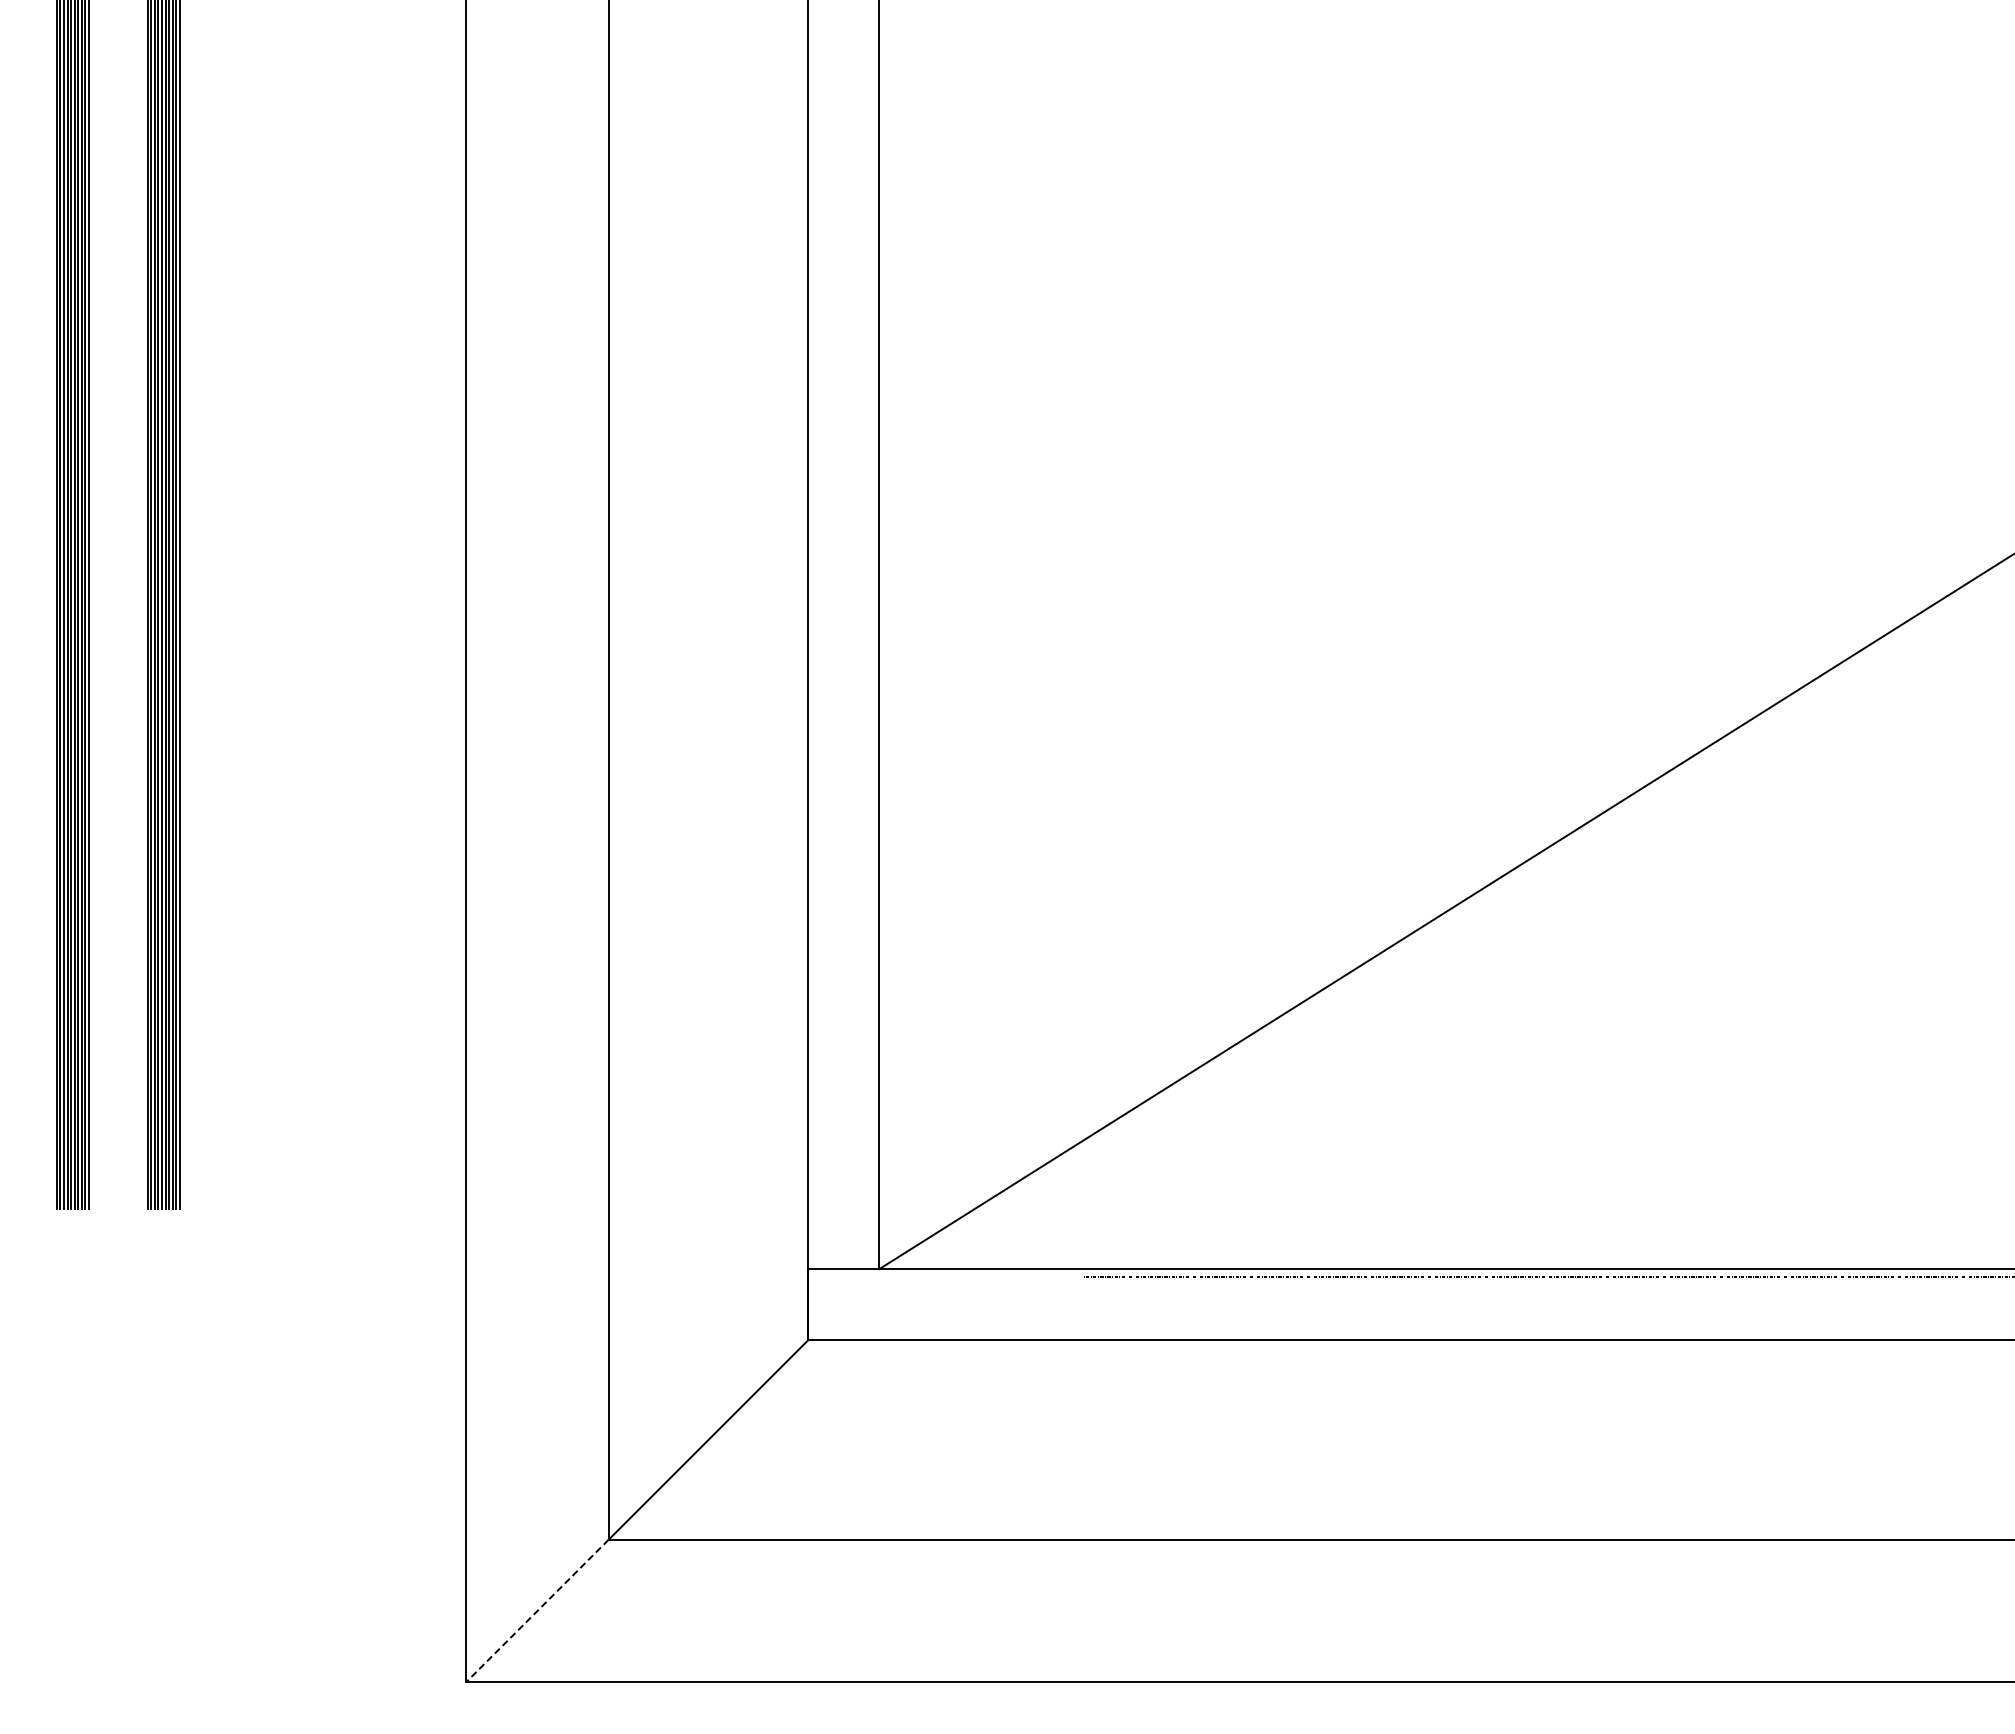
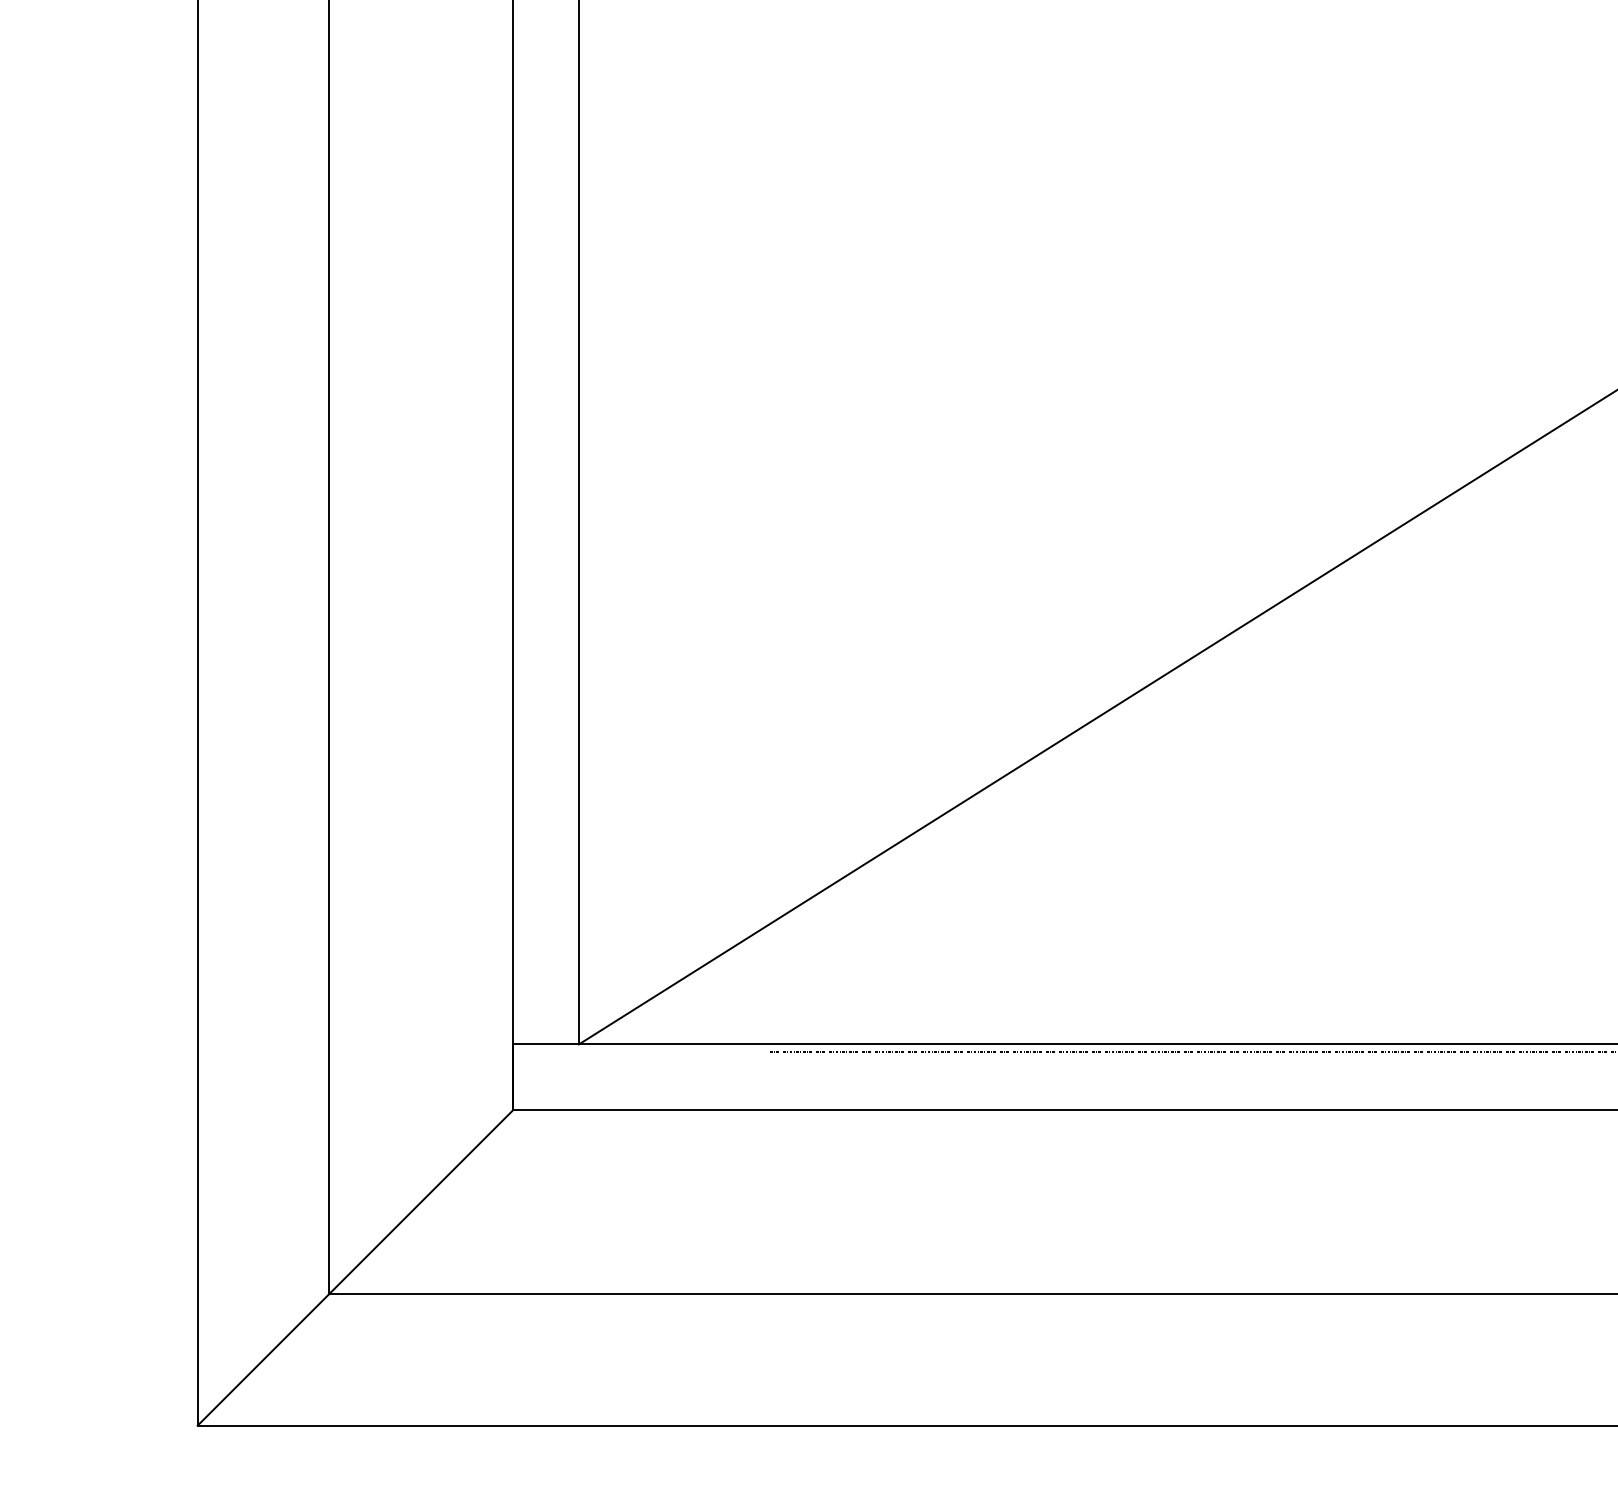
line: (537, 1610) -> (263, 1359), dashed -> solid

